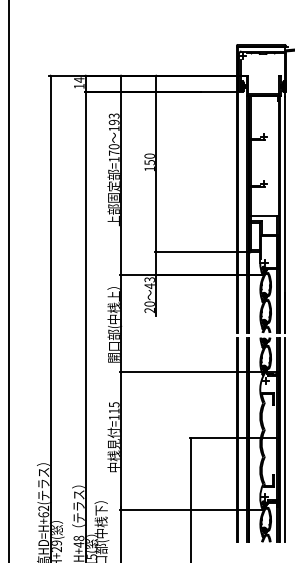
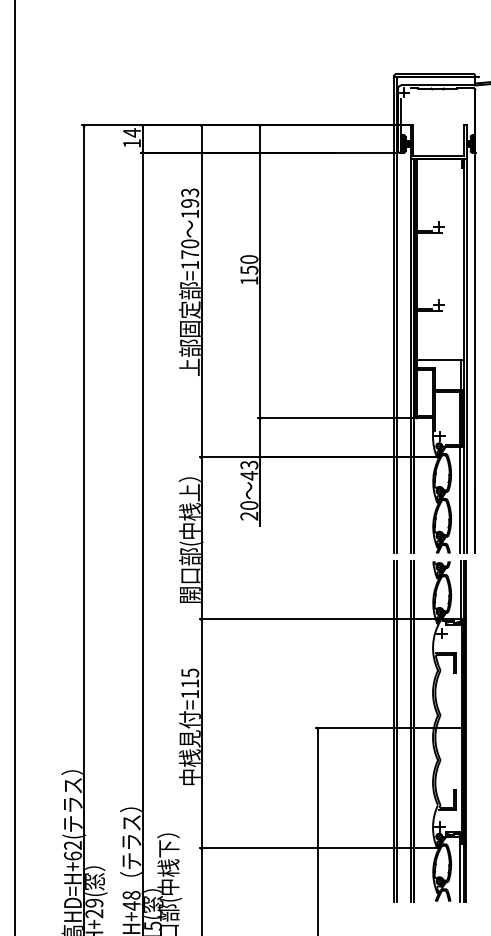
line: (285, 439) -> (475, 730), removed

